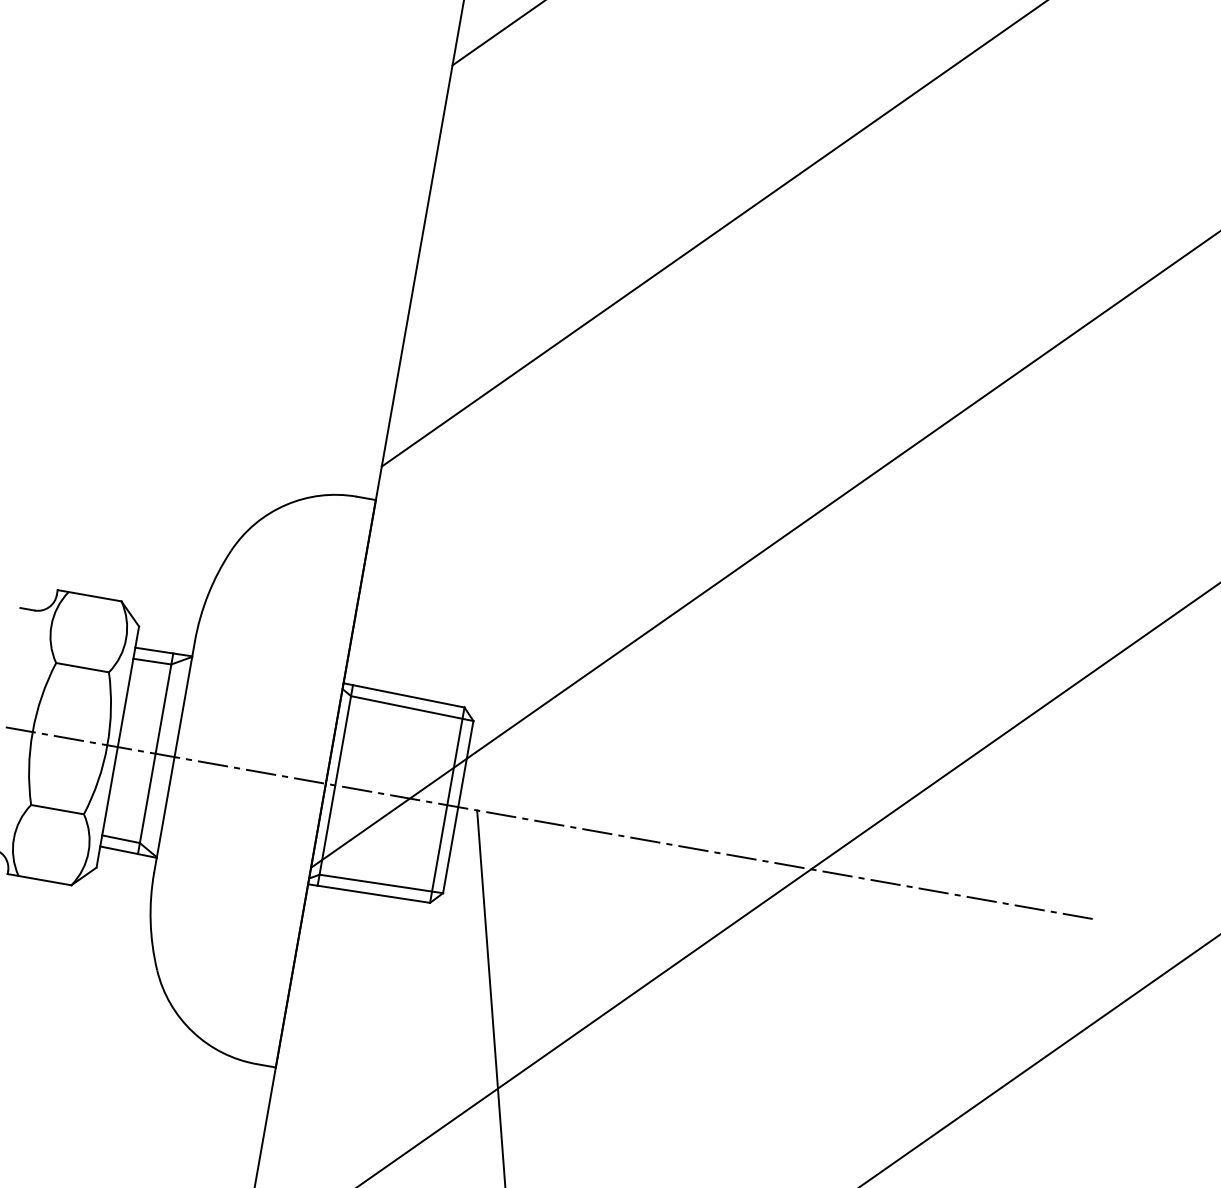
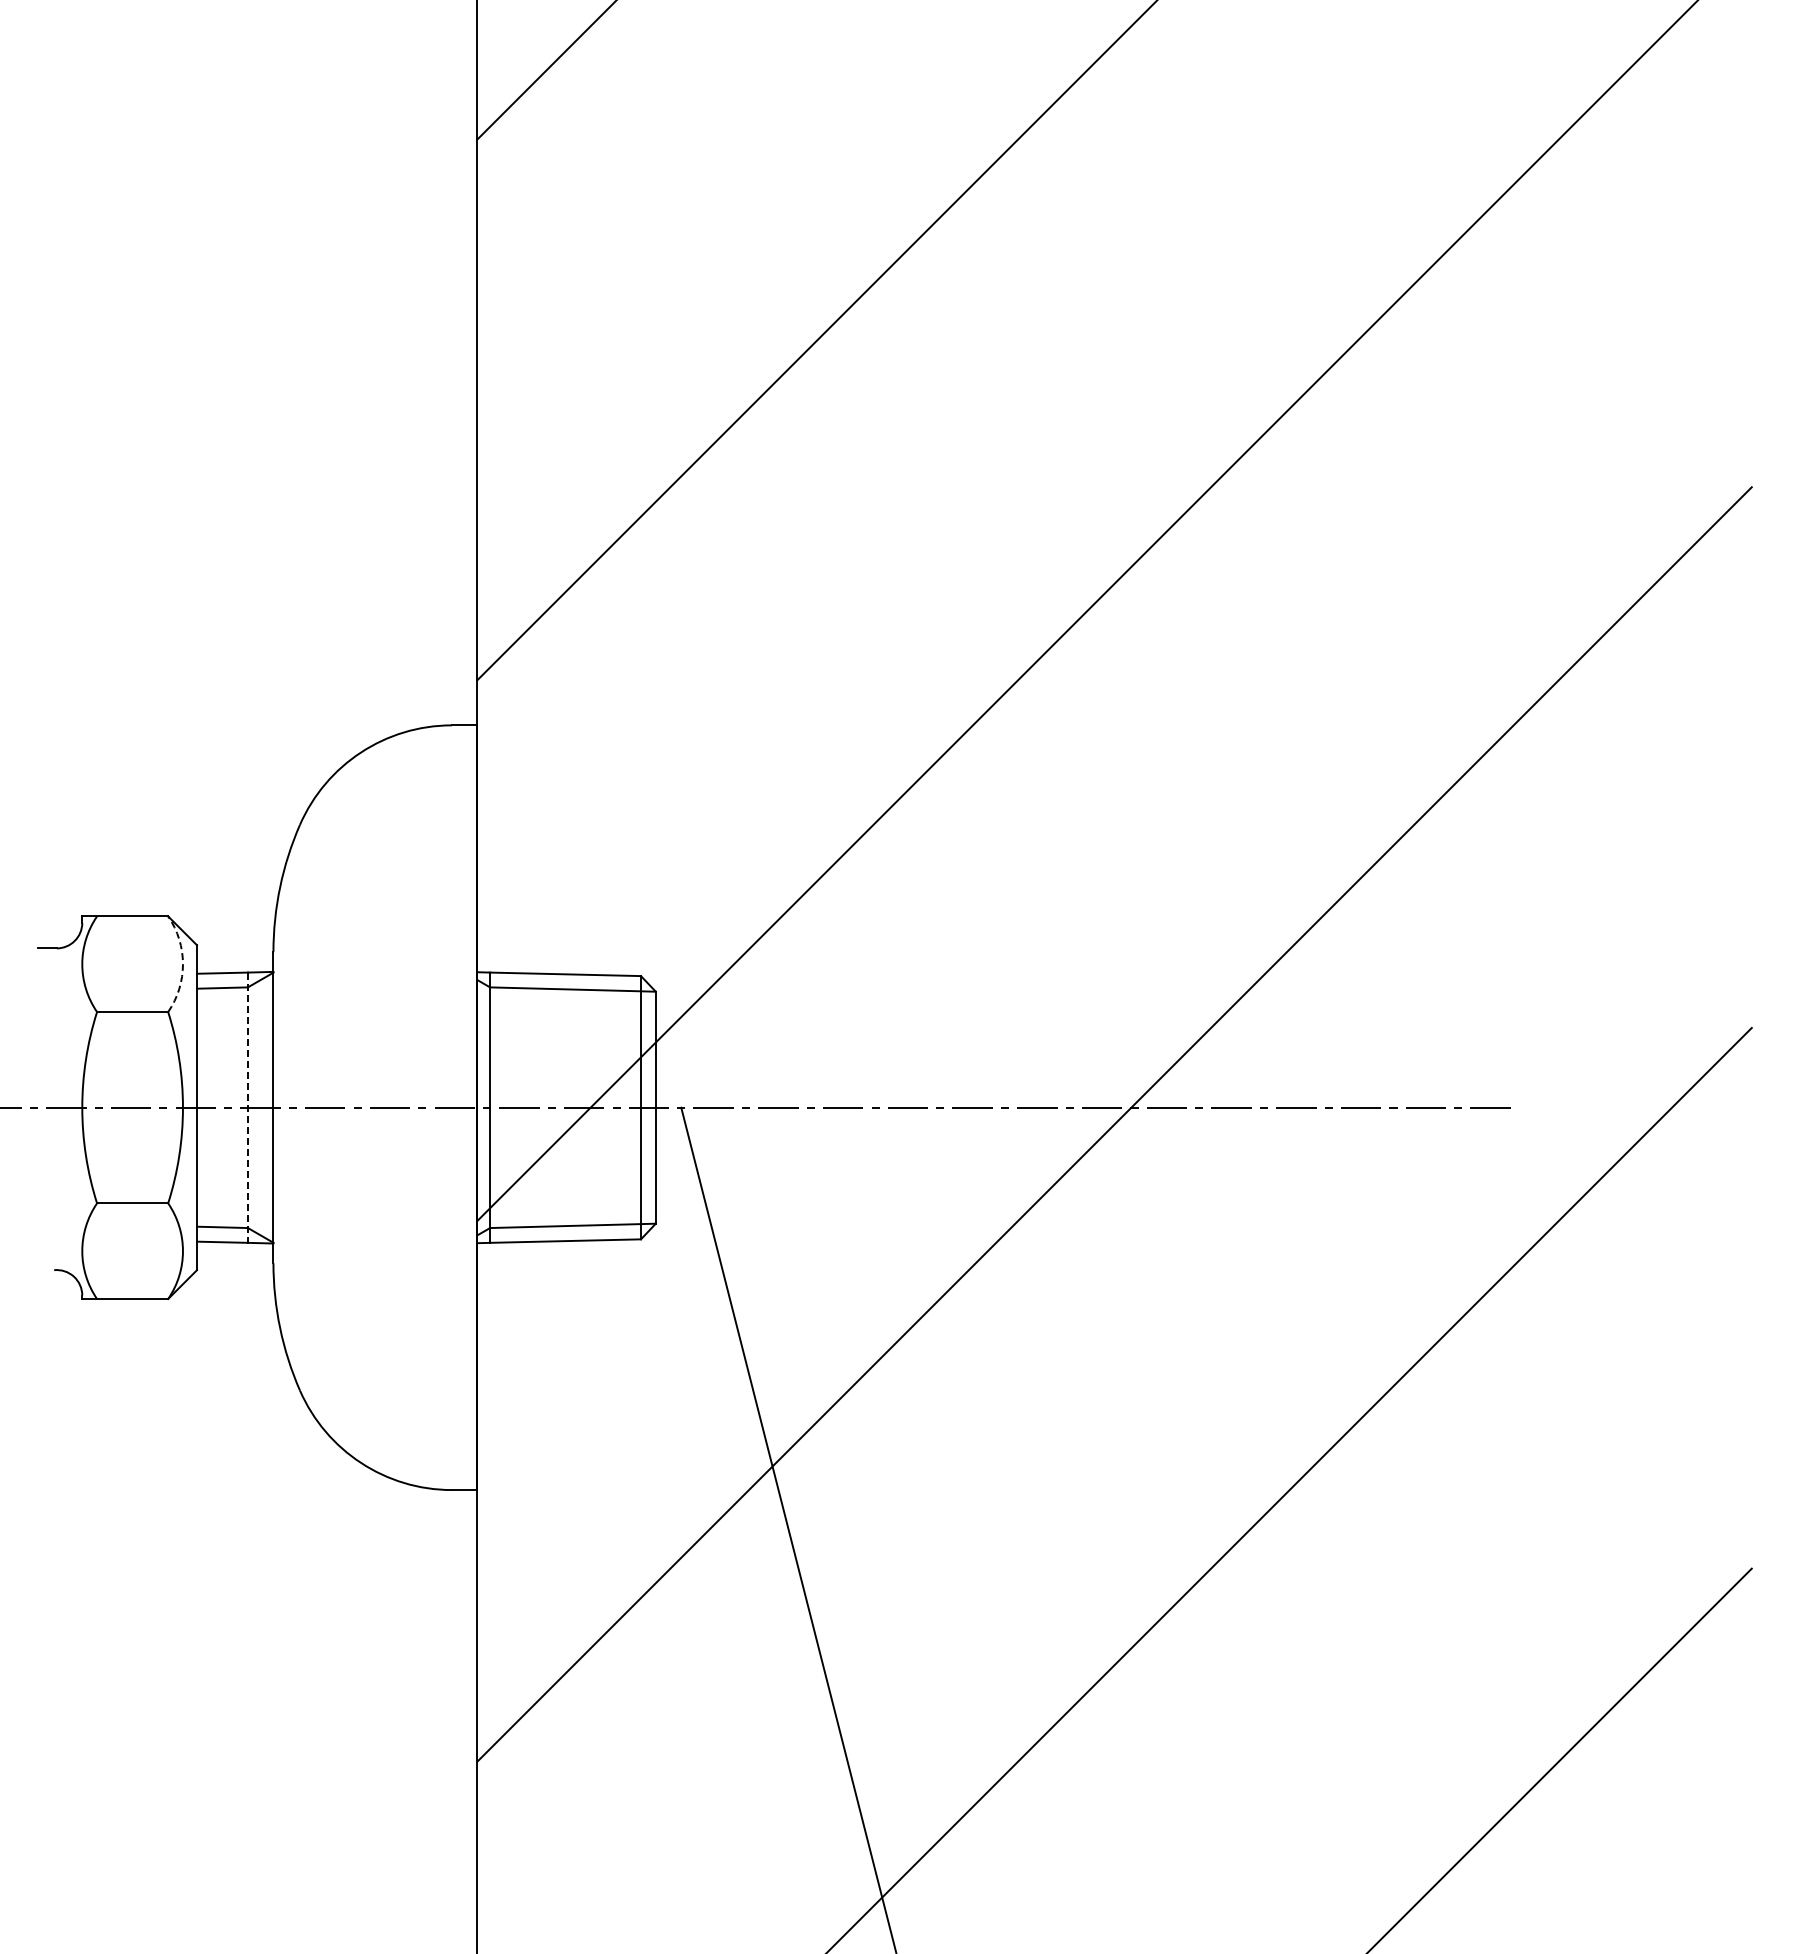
arc: (125, 638) -> (182, 964), solid -> dashed
line: (155, 754) -> (247, 1108), solid -> dashed

